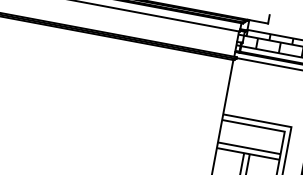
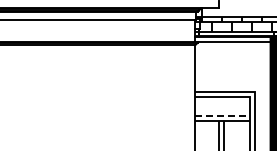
line: (249, 148) -> (222, 116), solid -> dashed

